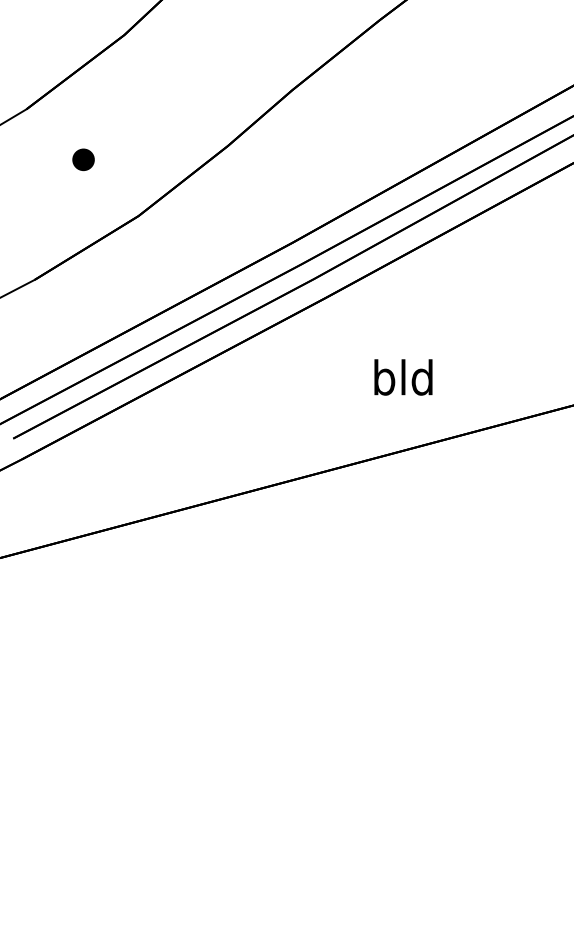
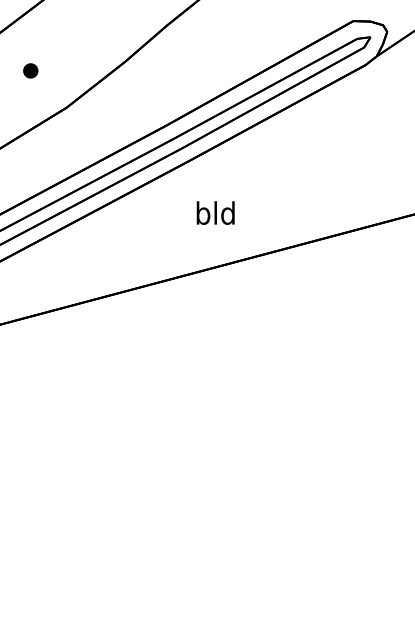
text: (403, 376) -> (215, 212), moved

